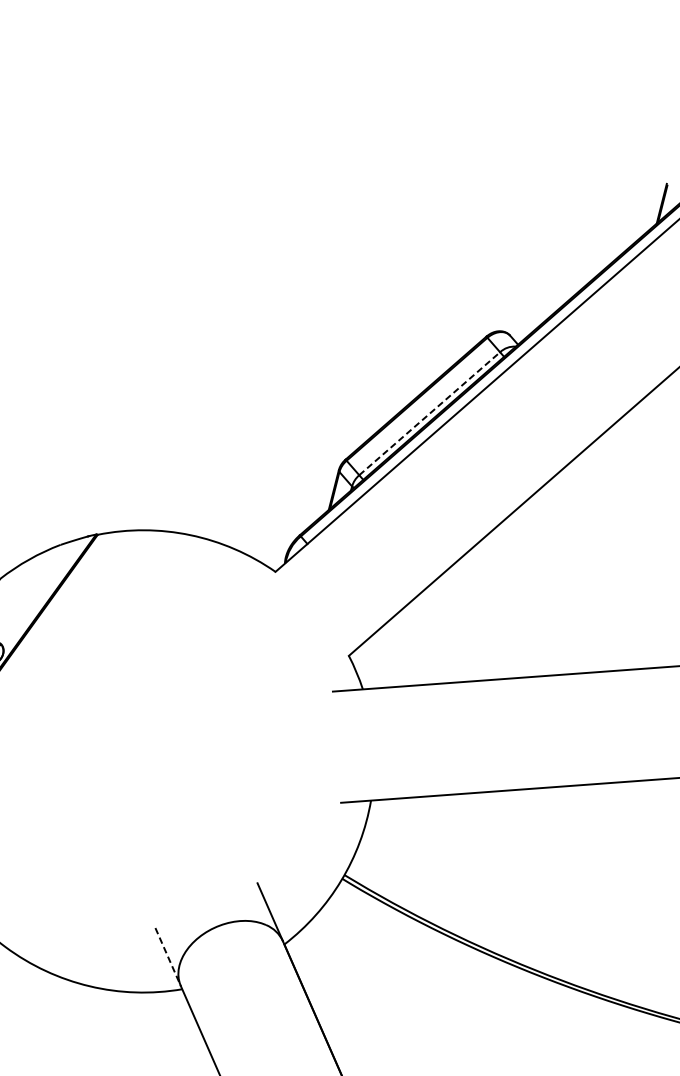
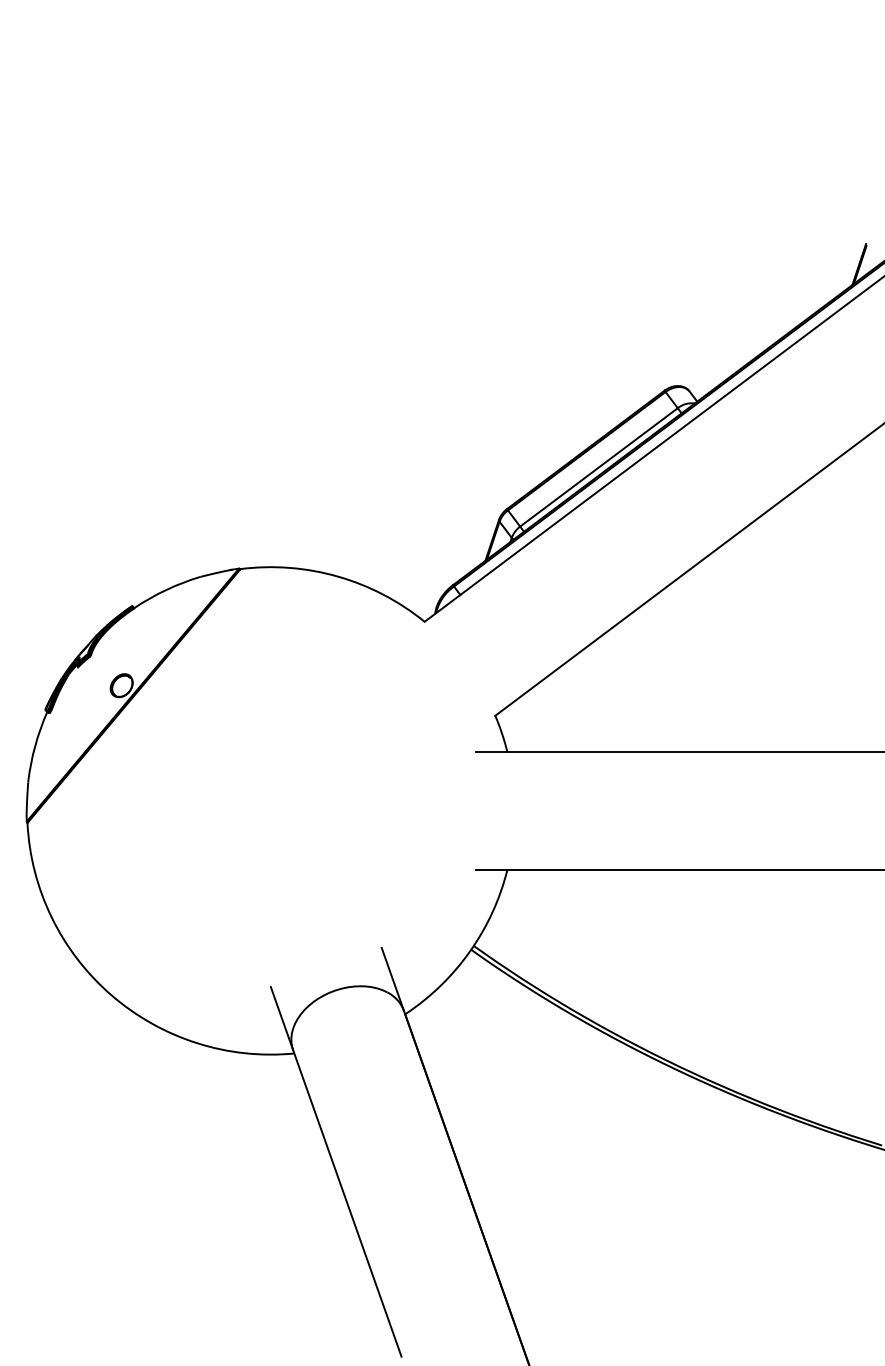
line: (429, 413) -> (598, 467), dashed -> solid
line: (168, 956) -> (282, 1018), dashed -> solid

